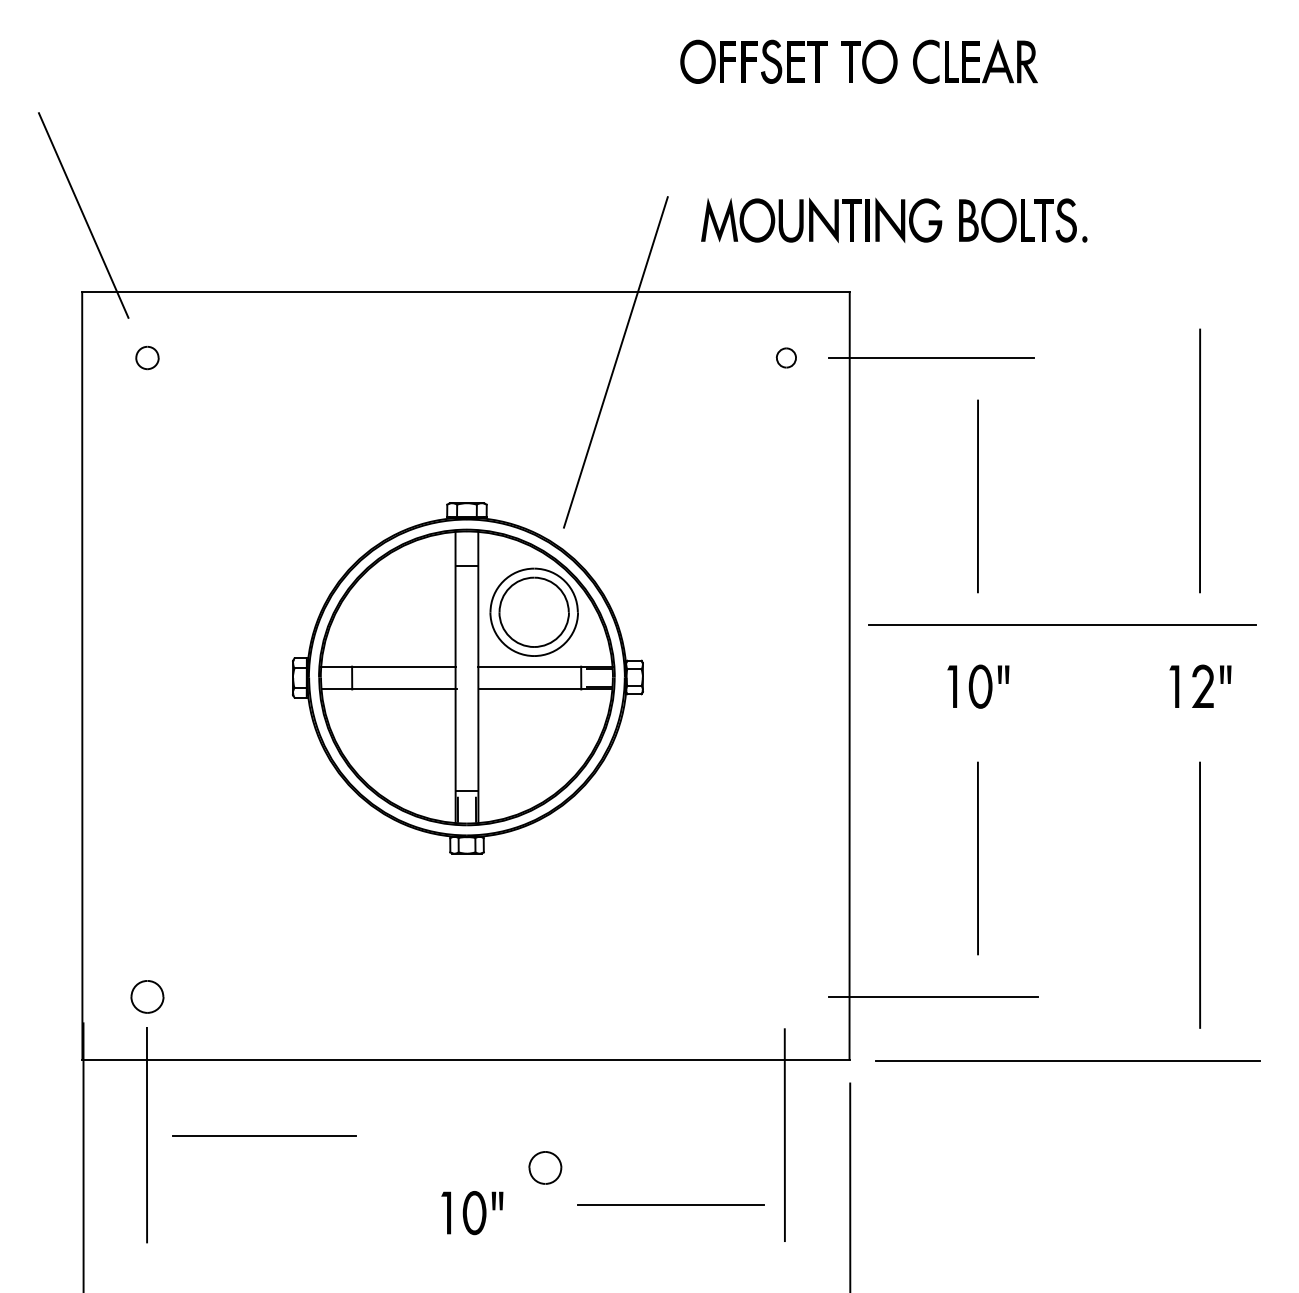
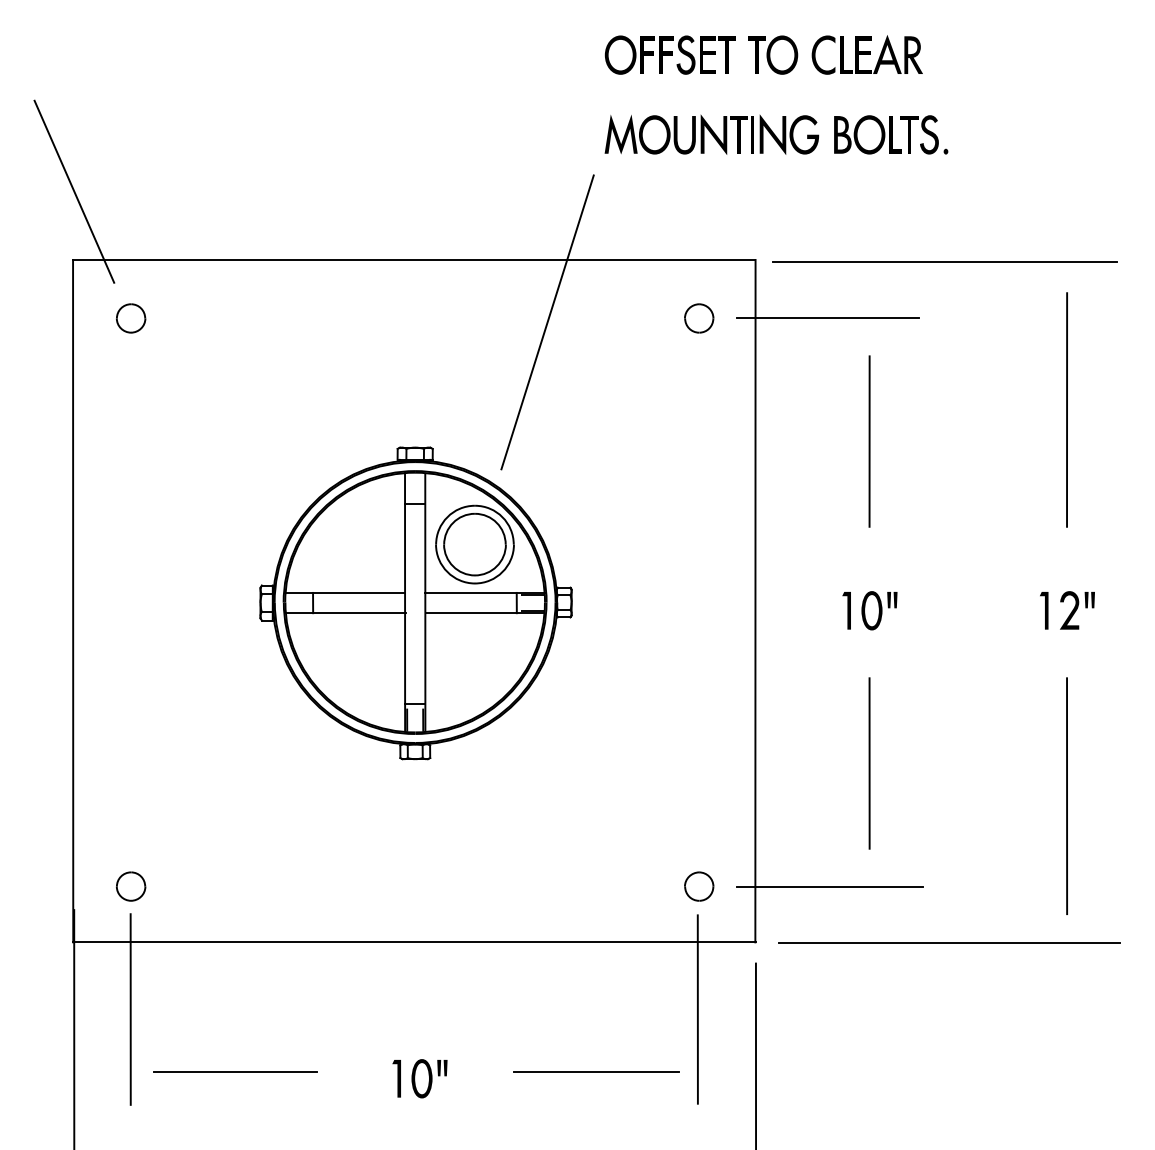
part: (894, 219) -> (776, 133), moved
part: (147, 357) -> (131, 318), size x1.43
part: (786, 357) -> (699, 318), size x1.67
line: (1062, 624) -> (944, 261), moved
line: (264, 1135) -> (235, 1071), moved
part: (545, 1167) -> (699, 886), moved

